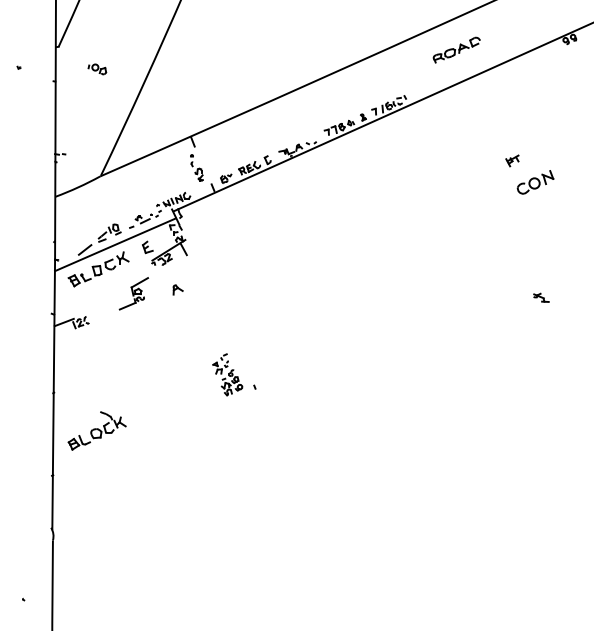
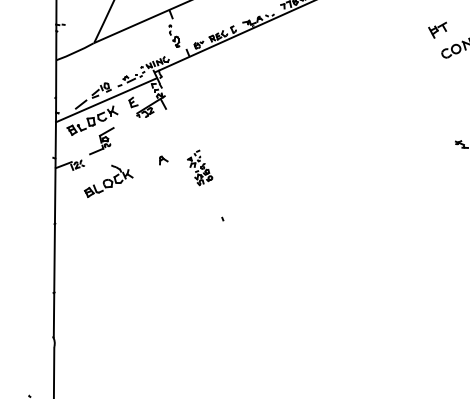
part: (512, 160) -> (437, 29), size x1.67
part: (177, 289) -> (163, 160), moved
part: (133, 293) -> (101, 140), moved
part: (227, 374) -> (199, 167), moved
part: (96, 430) -> (108, 180), moved

